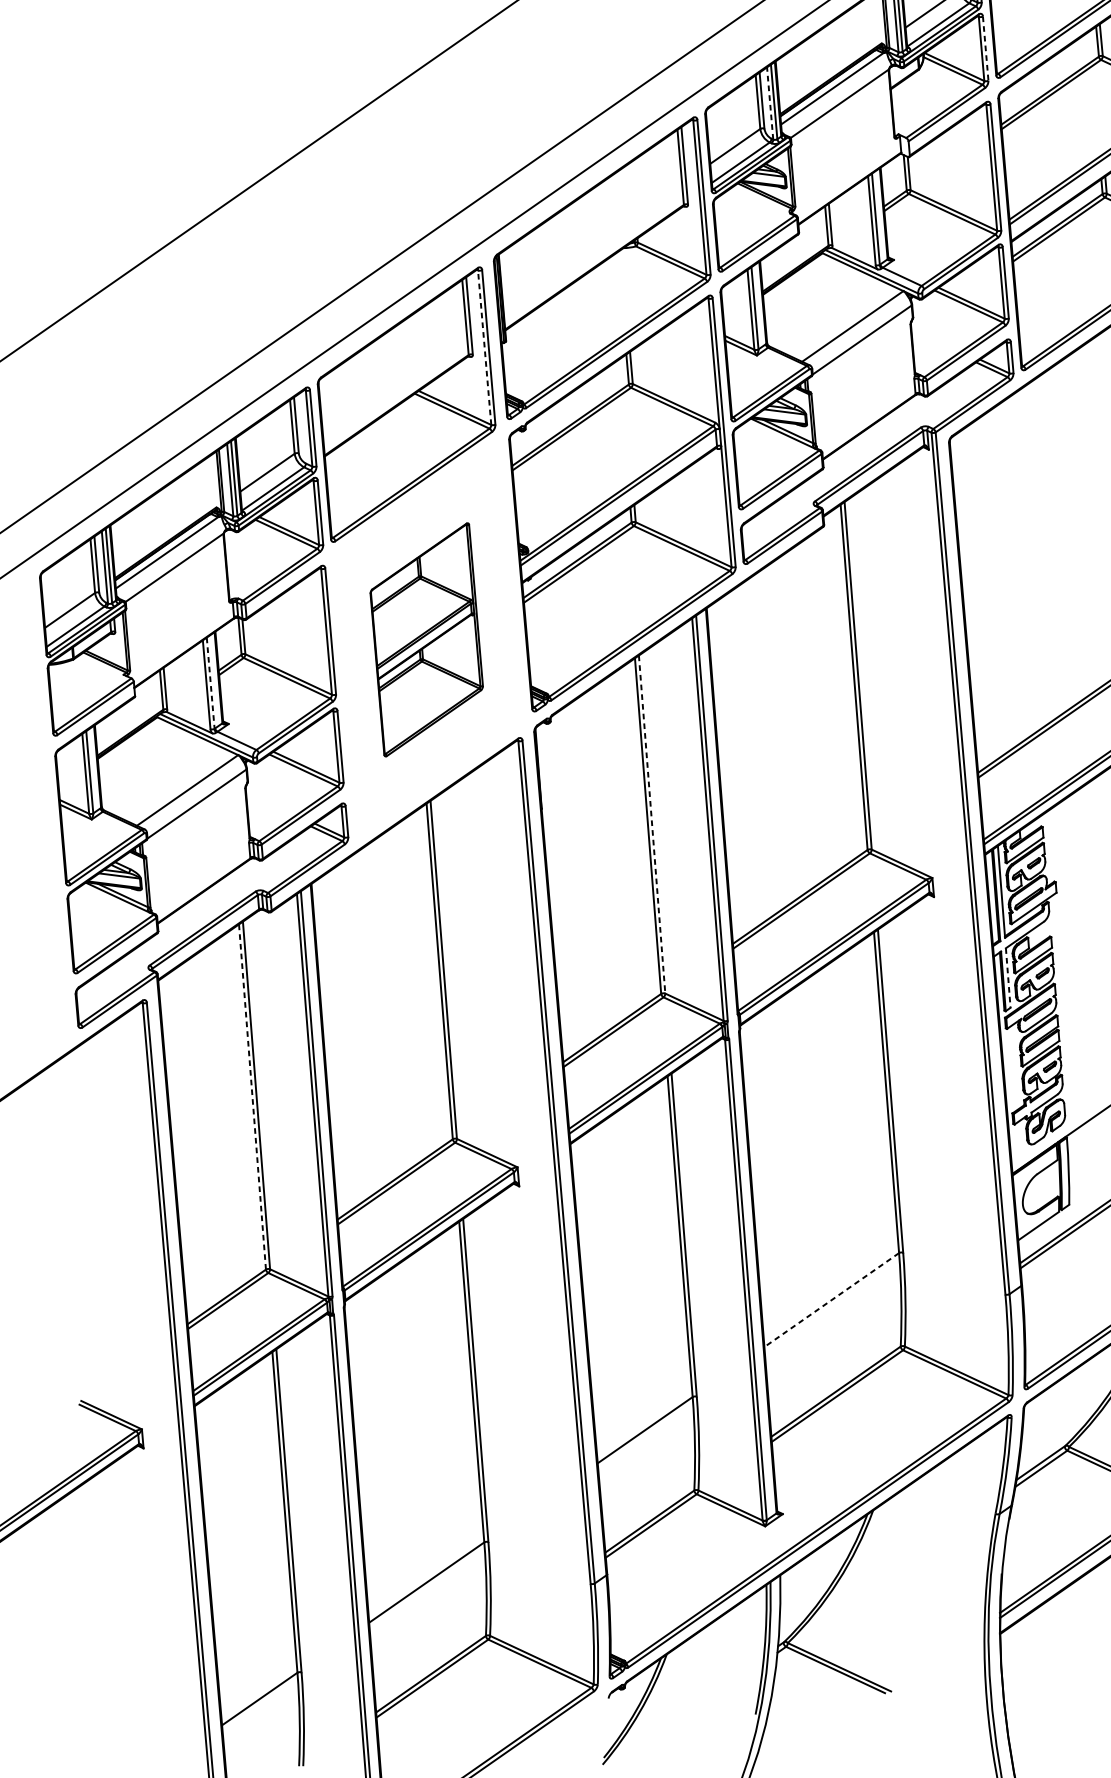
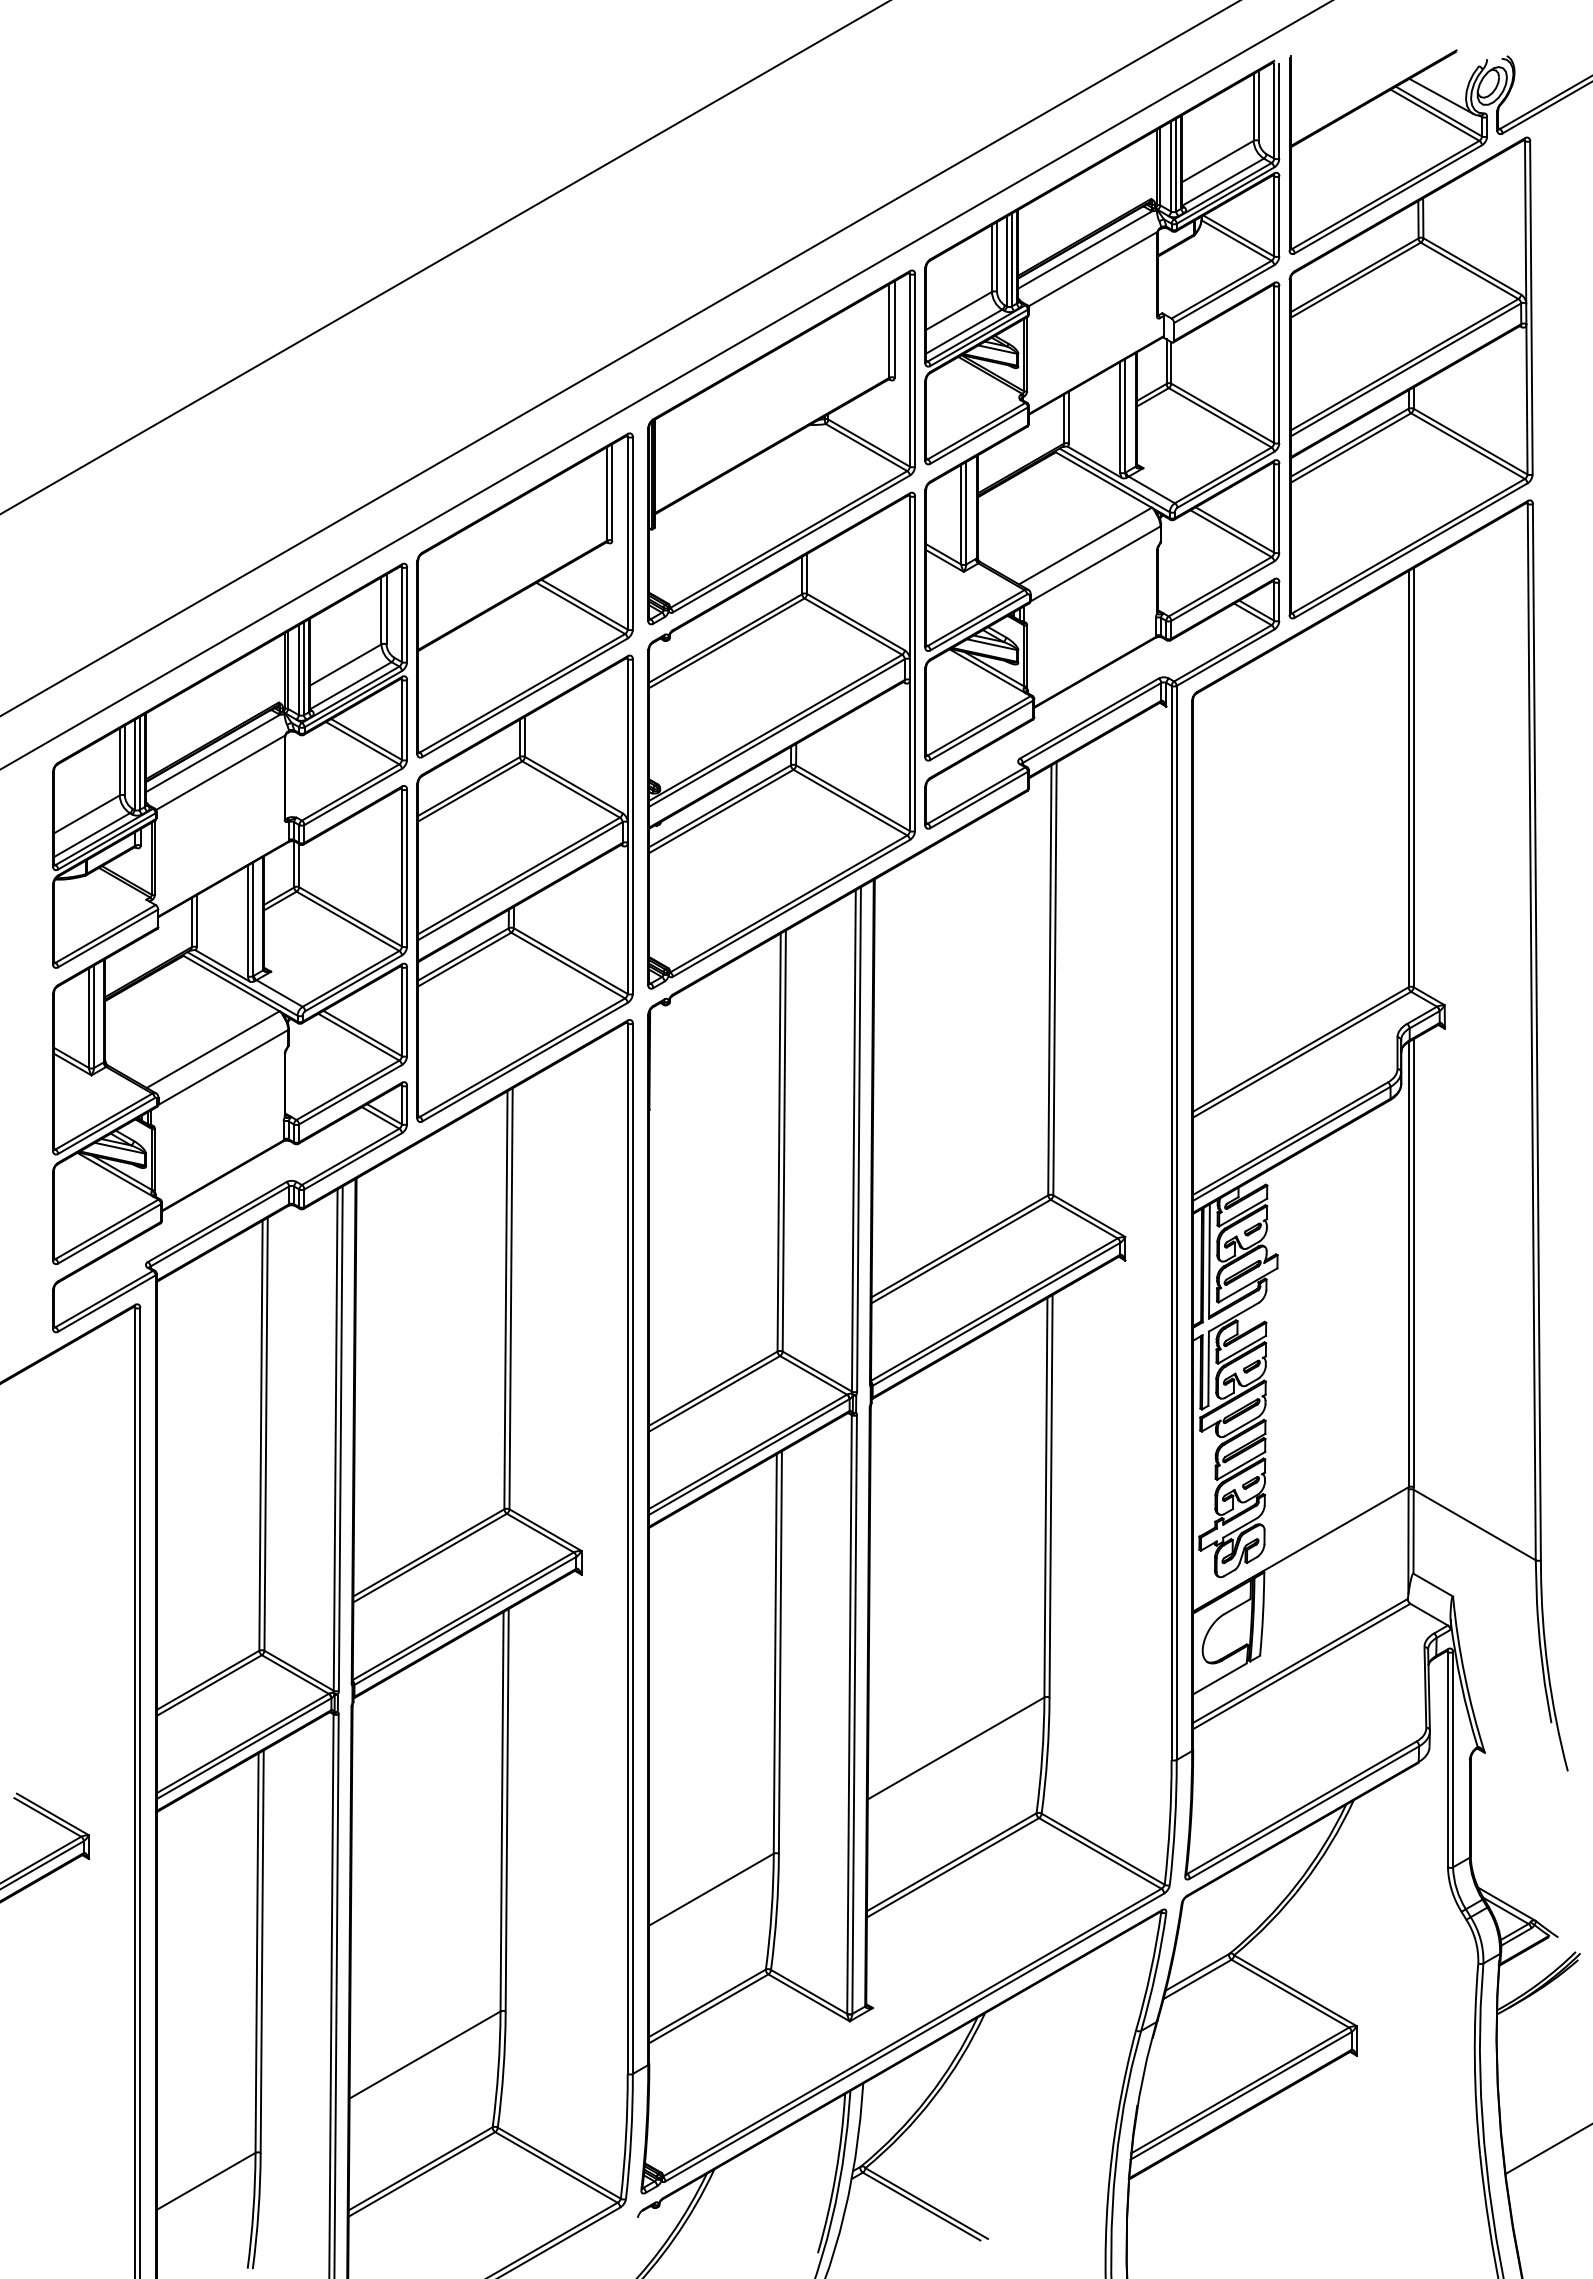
line: (985, 48) -> (1279, 216), dashed -> solid
line: (769, 102) -> (1006, 260), dashed -> solid
line: (484, 347) -> (627, 532), dashed -> solid
part: (426, 639) -> (524, 888), size x1.67
line: (210, 683) -> (253, 919), dashed -> solid
line: (652, 824) -> (784, 1141), dashed -> solid
line: (1008, 978) -> (1208, 1369), dashed -> solid
line: (252, 1096) -> (260, 1435), dashed -> solid
line: (832, 1300) -> (956, 1748), dashed -> solid

